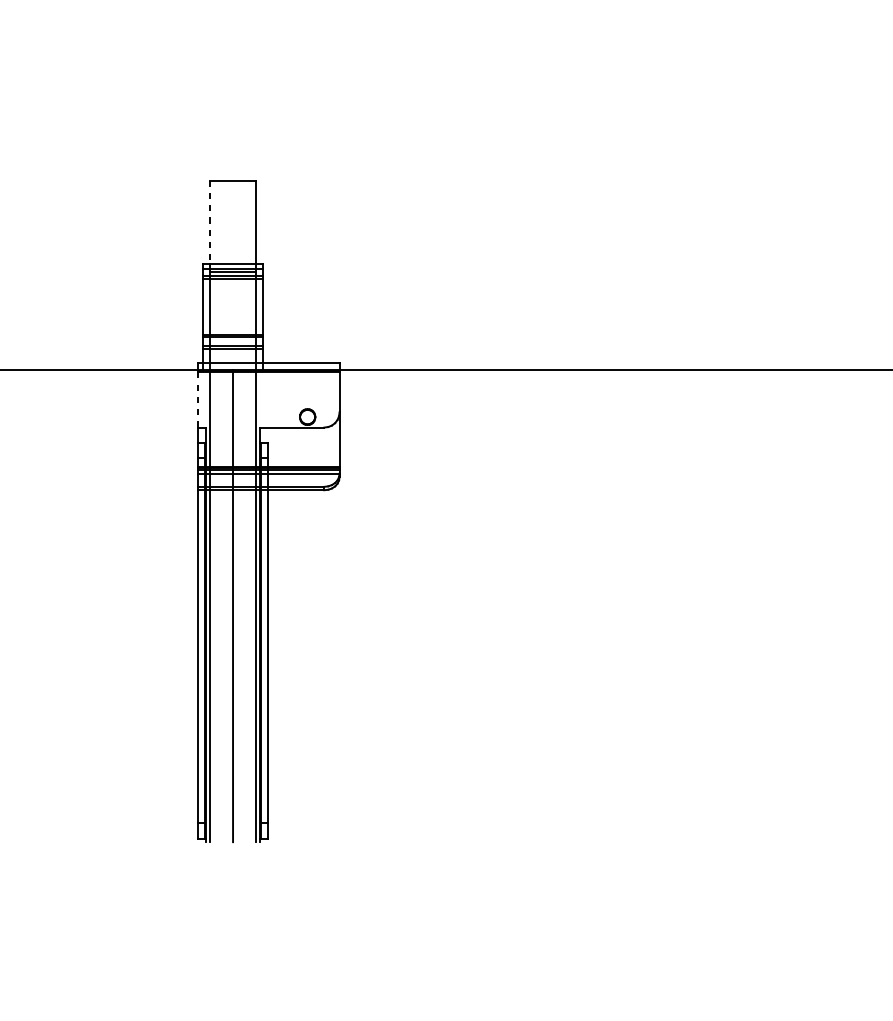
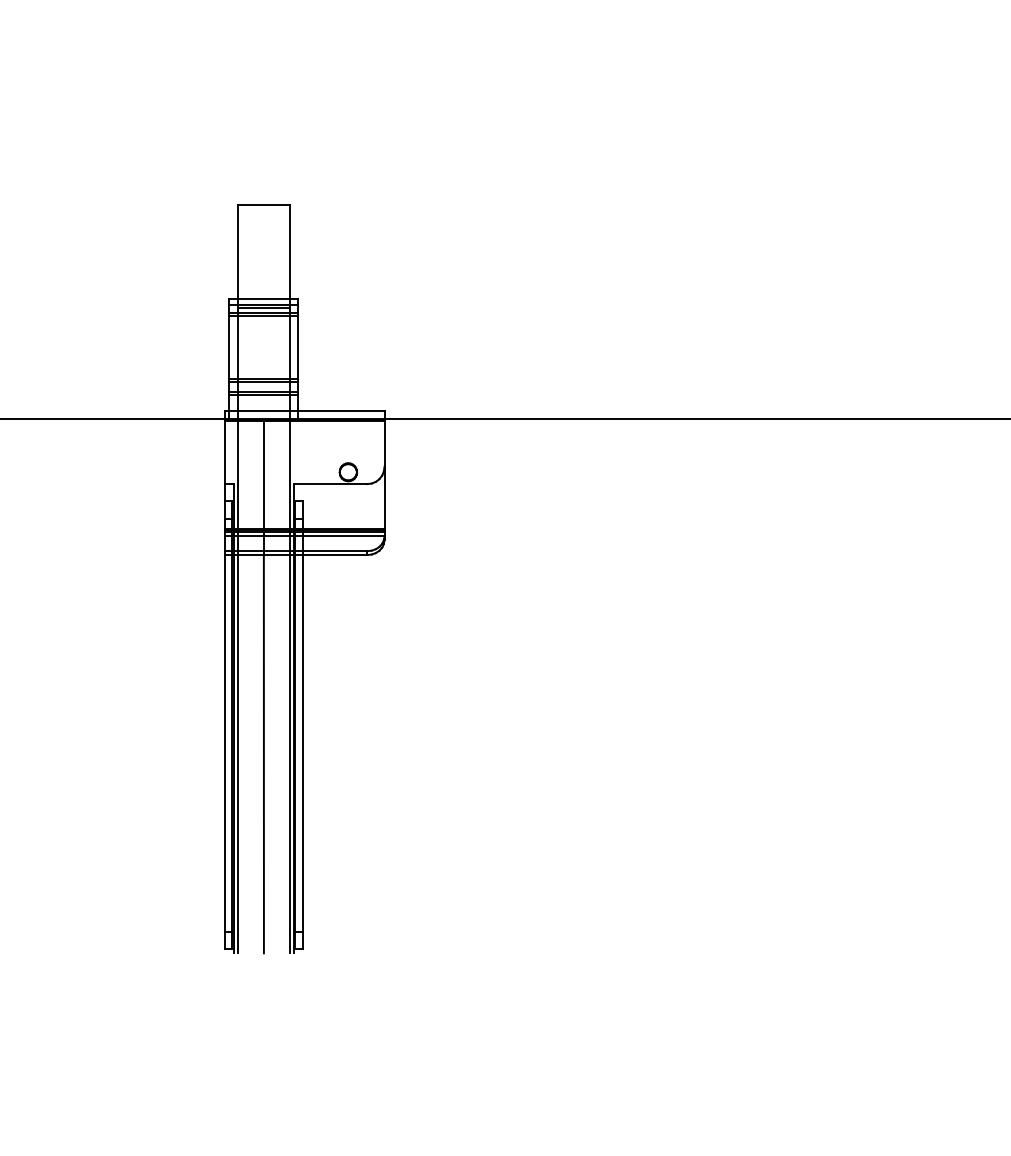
line: (210, 222) -> (238, 252), dashed -> solid
line: (198, 399) -> (224, 452), dashed -> solid

